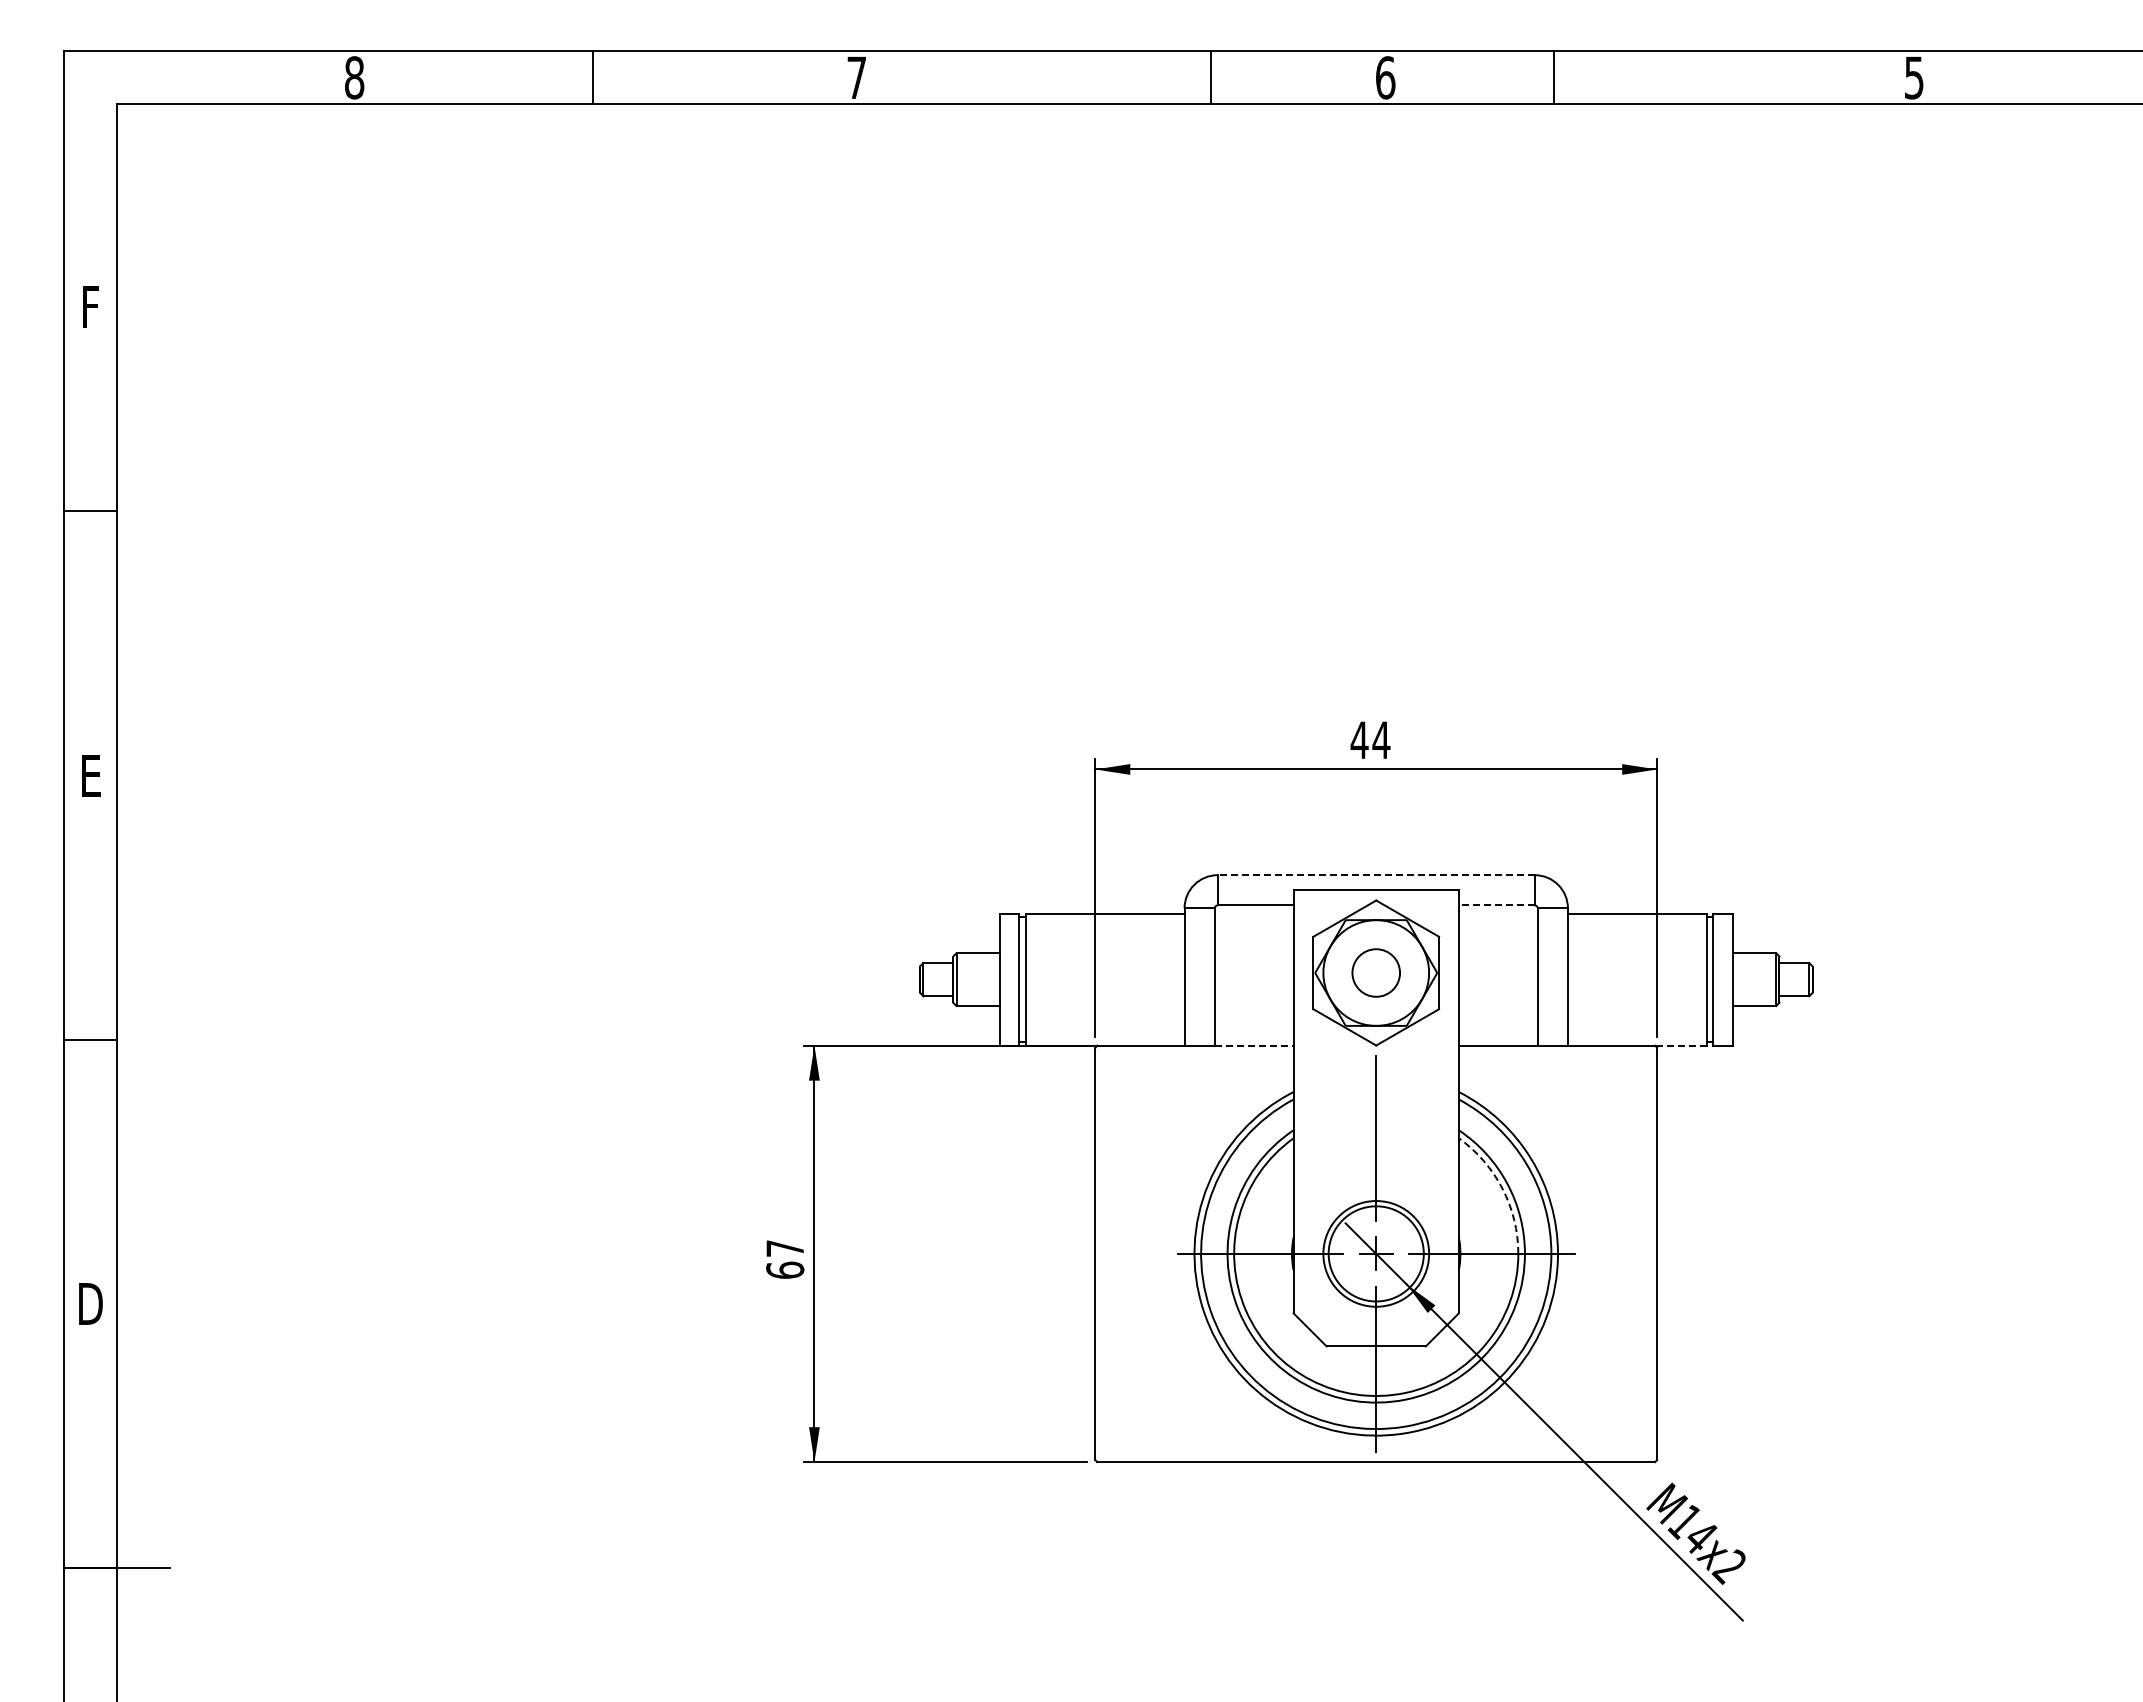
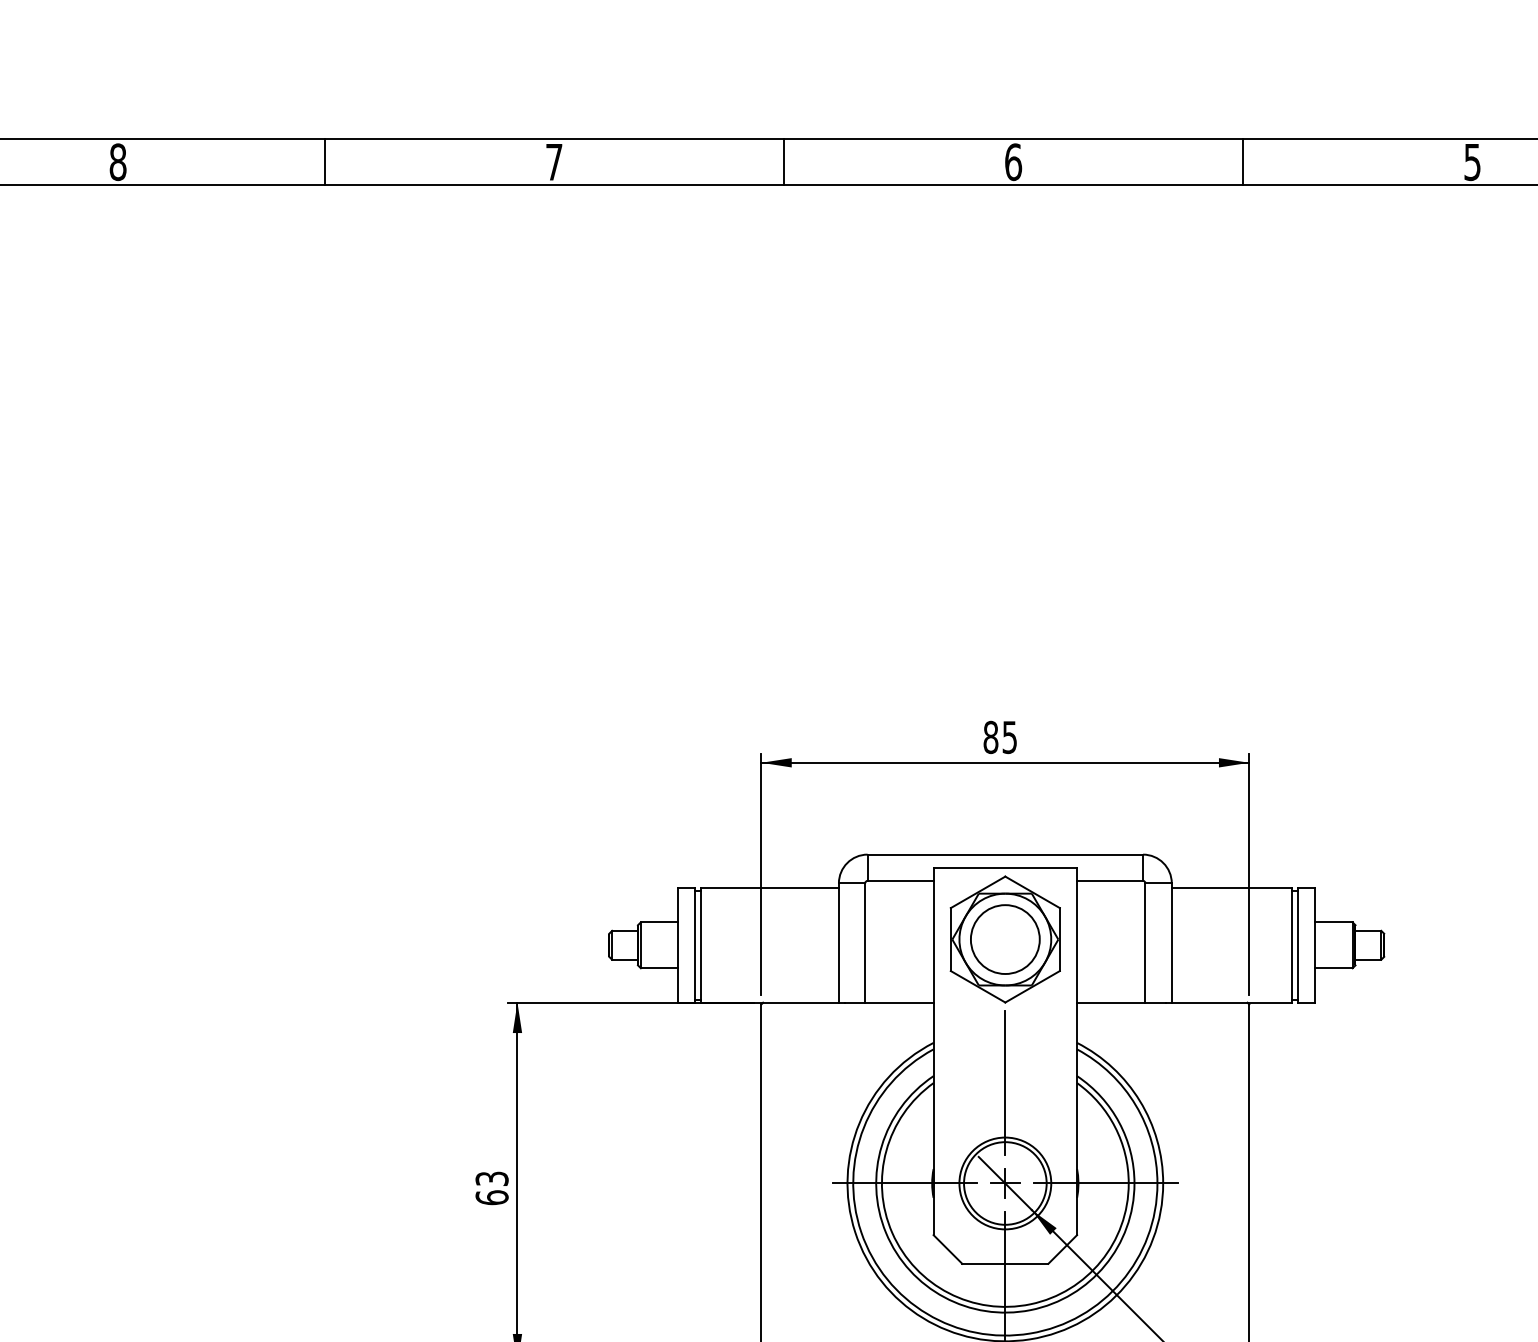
line: (1210, 77) -> (784, 161), moved
line: (1554, 77) -> (1243, 161), moved
text: (1370, 740) -> (1000, 737), 44 -> 85
line: (1376, 875) -> (1005, 854), dashed -> solid
line: (1496, 905) -> (1109, 880), dashed -> solid
circle: (1375, 972) -> (1004, 939), size x1.67
line: (1254, 1045) -> (899, 1002), dashed -> solid
line: (1680, 1045) -> (1269, 1002), dashed -> solid
arc: (1502, 1188) -> (1114, 1126), dashed -> solid
text: (785, 1248) -> (492, 1178), 67 -> 63

